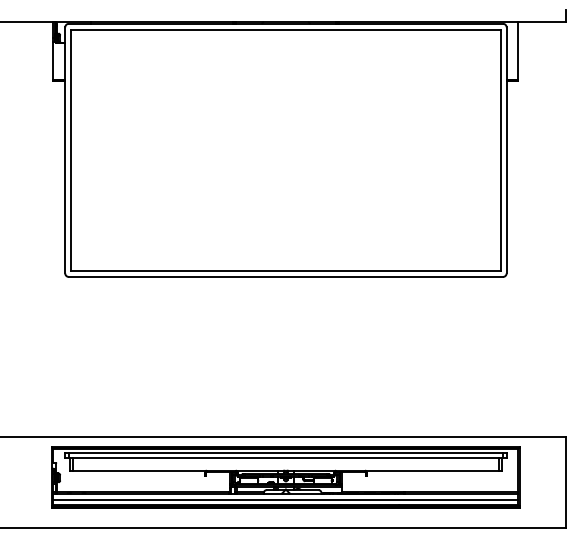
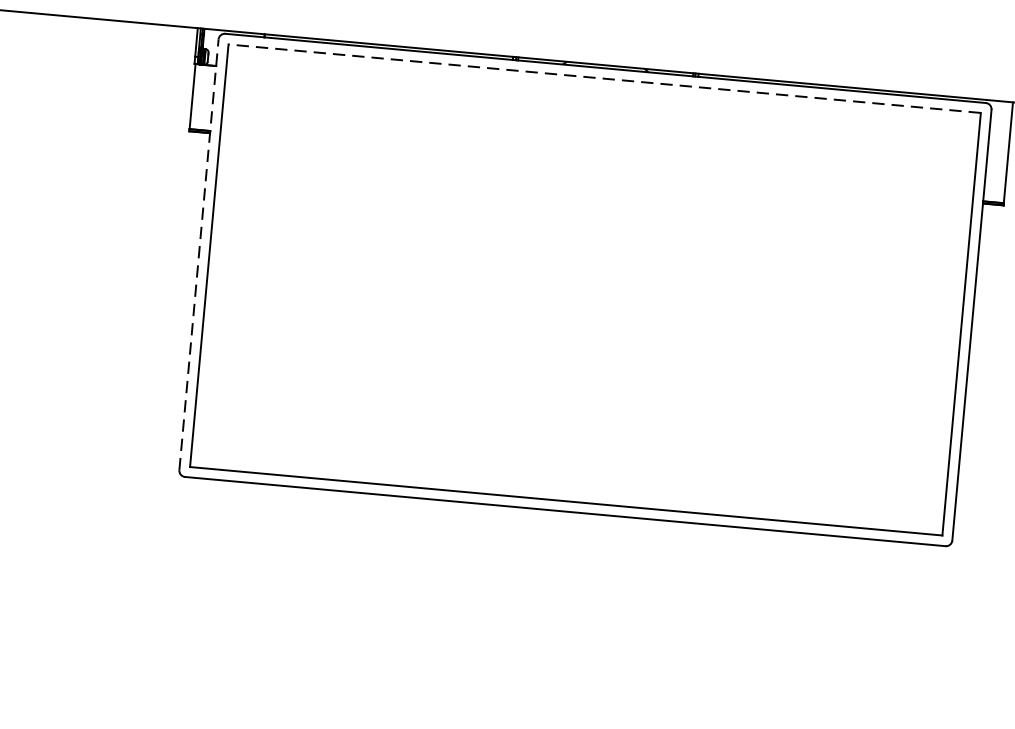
line: (285, 29) -> (603, 78), solid -> dashed
line: (65, 149) -> (199, 253), solid -> dashed

